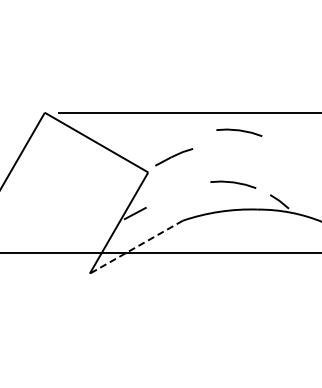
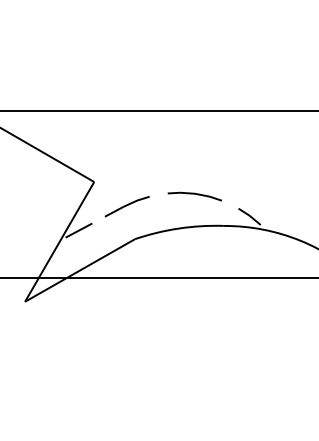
line: (239, 131) -> (202, 133), removed
part: (174, 157) -> (127, 206), moved
line: (136, 247) -> (80, 270), dashed -> solid

